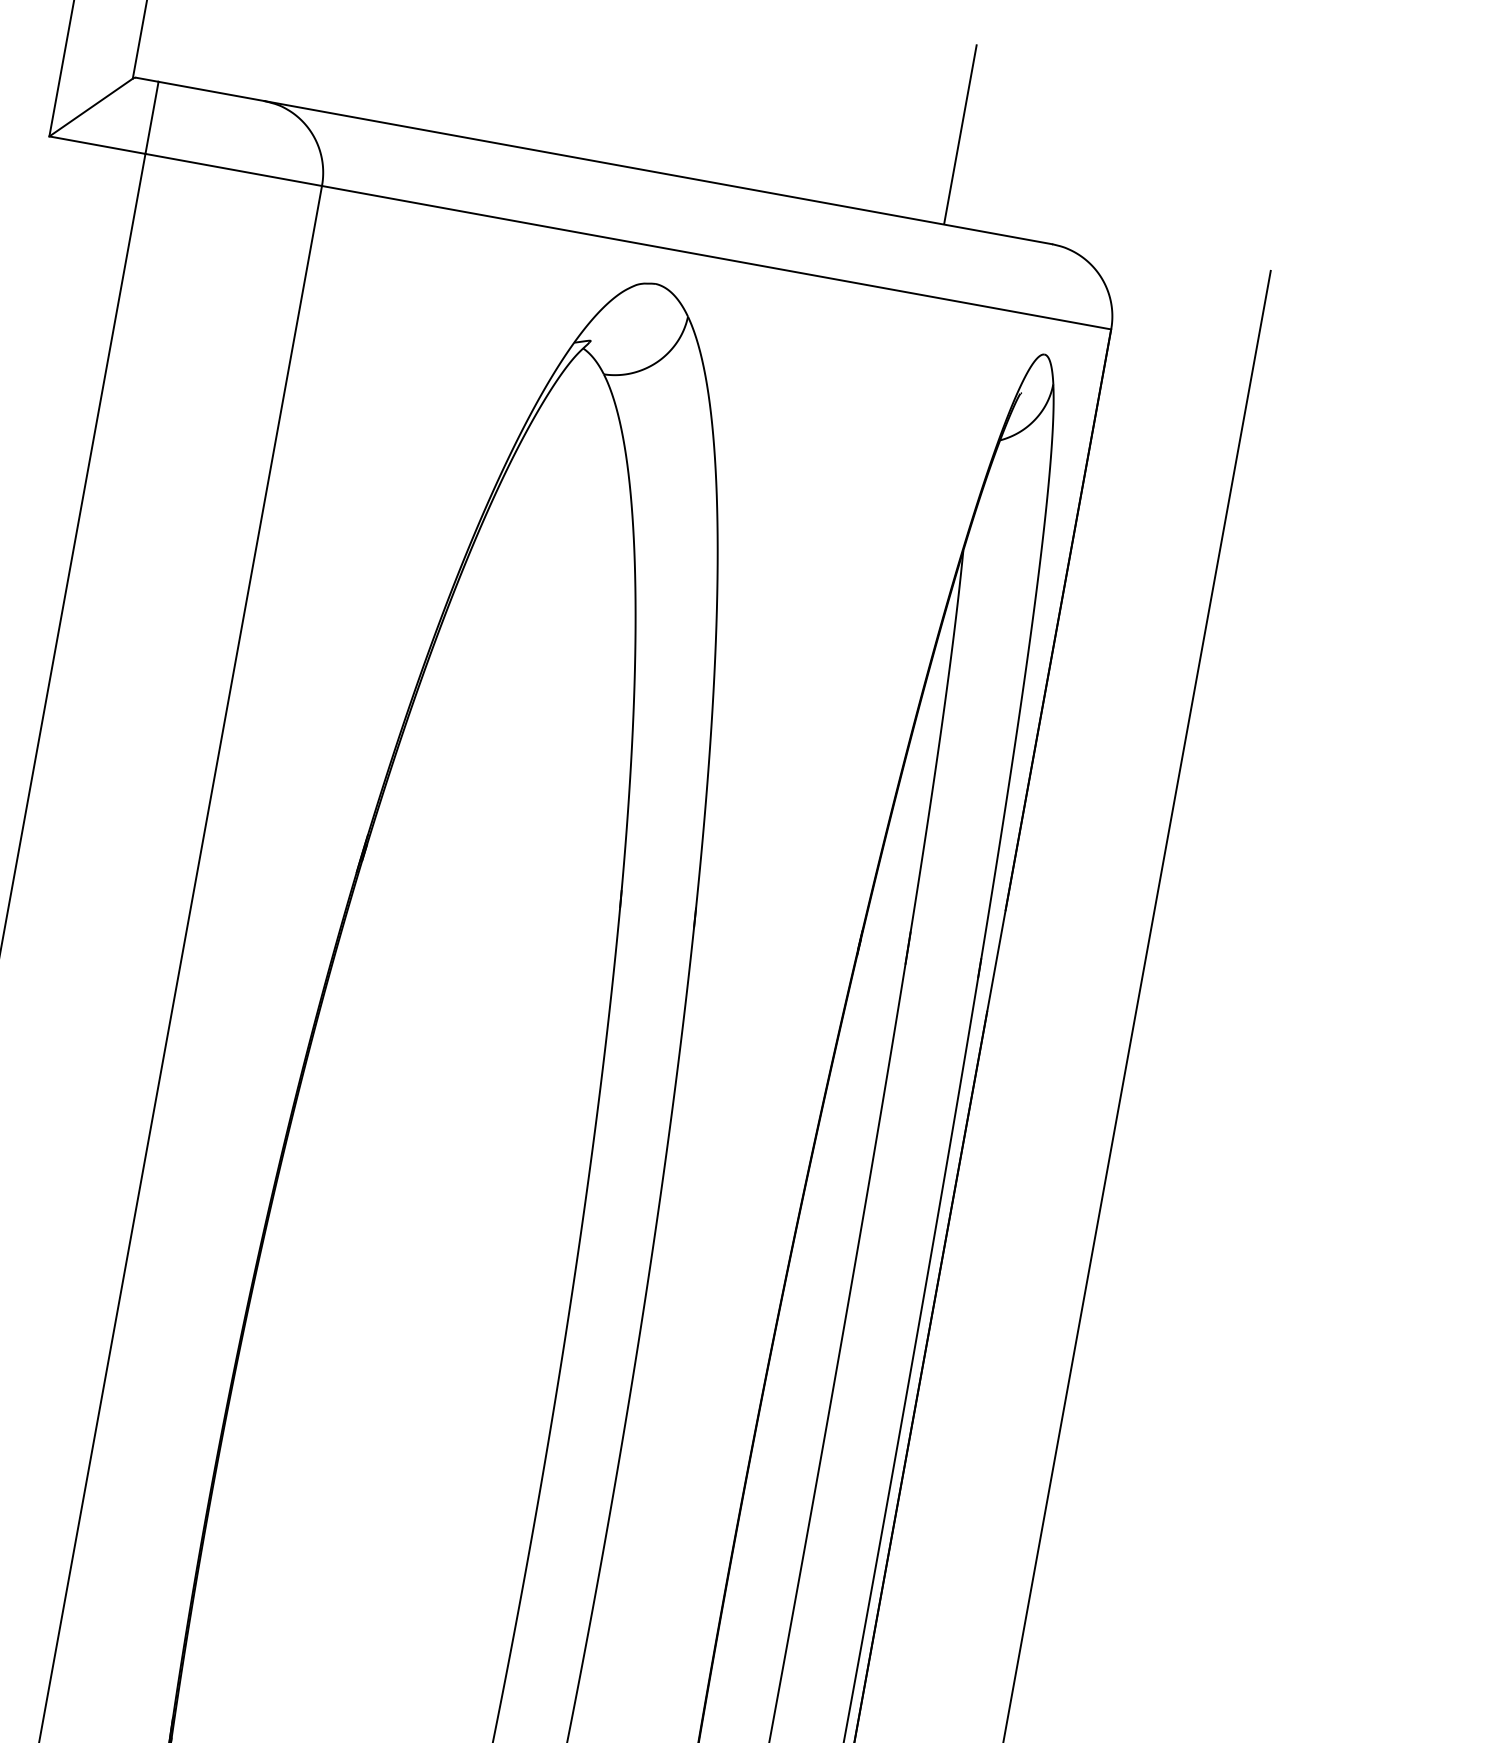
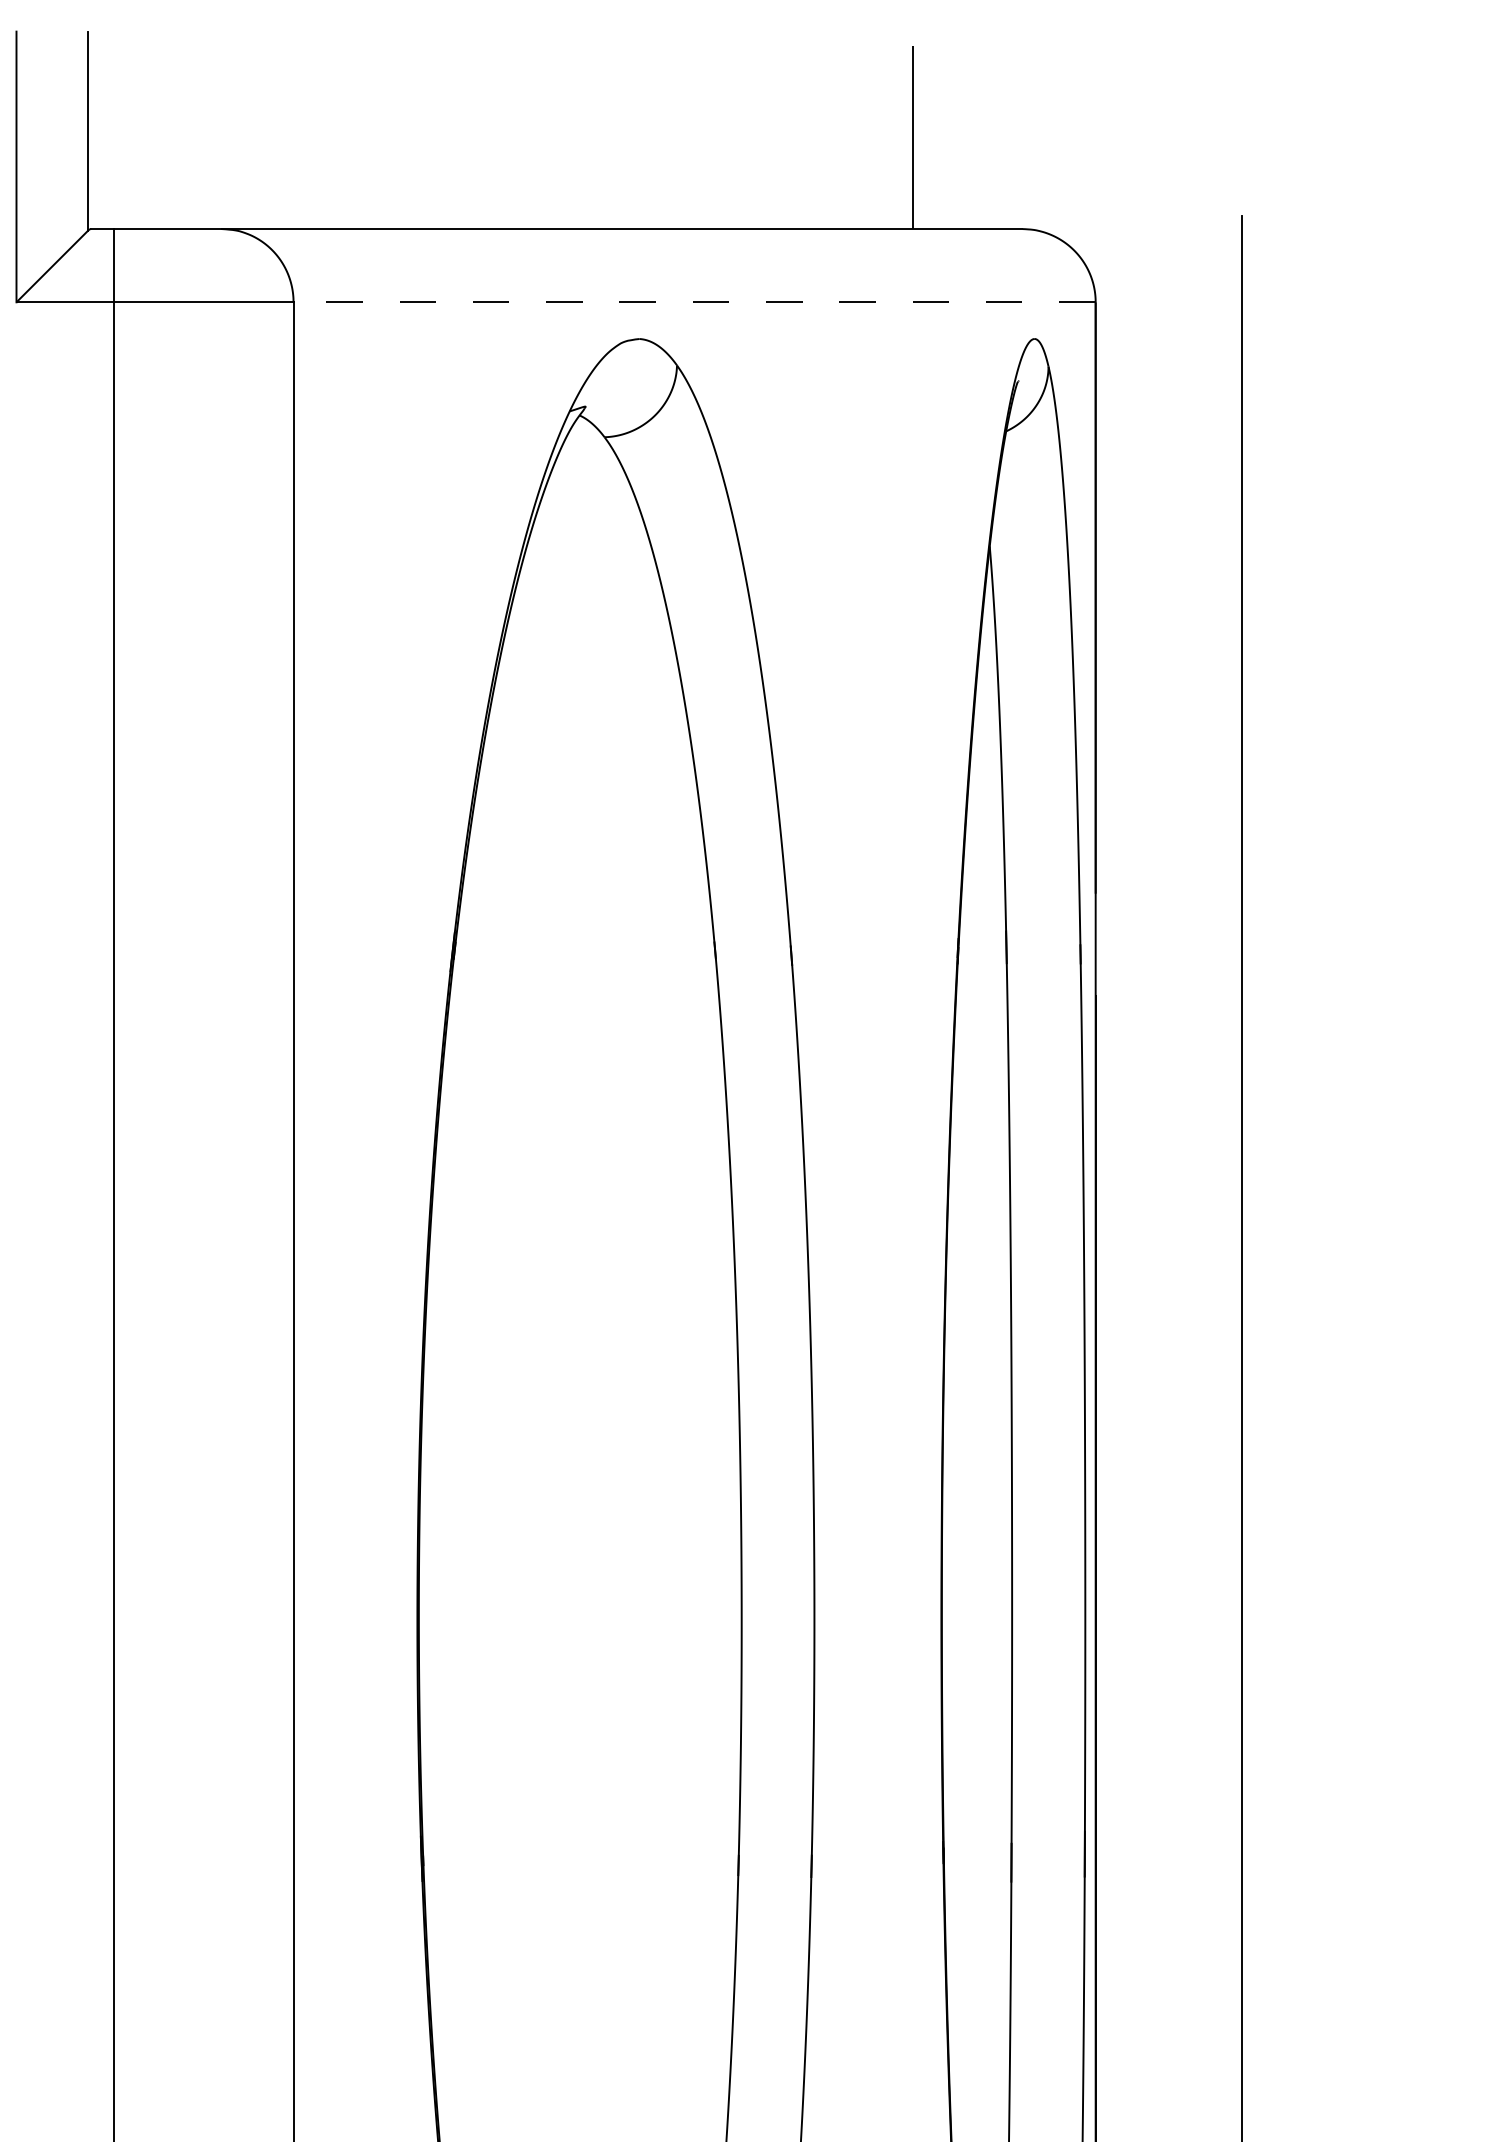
line: (716, 257) -> (694, 302), solid -> dashed

